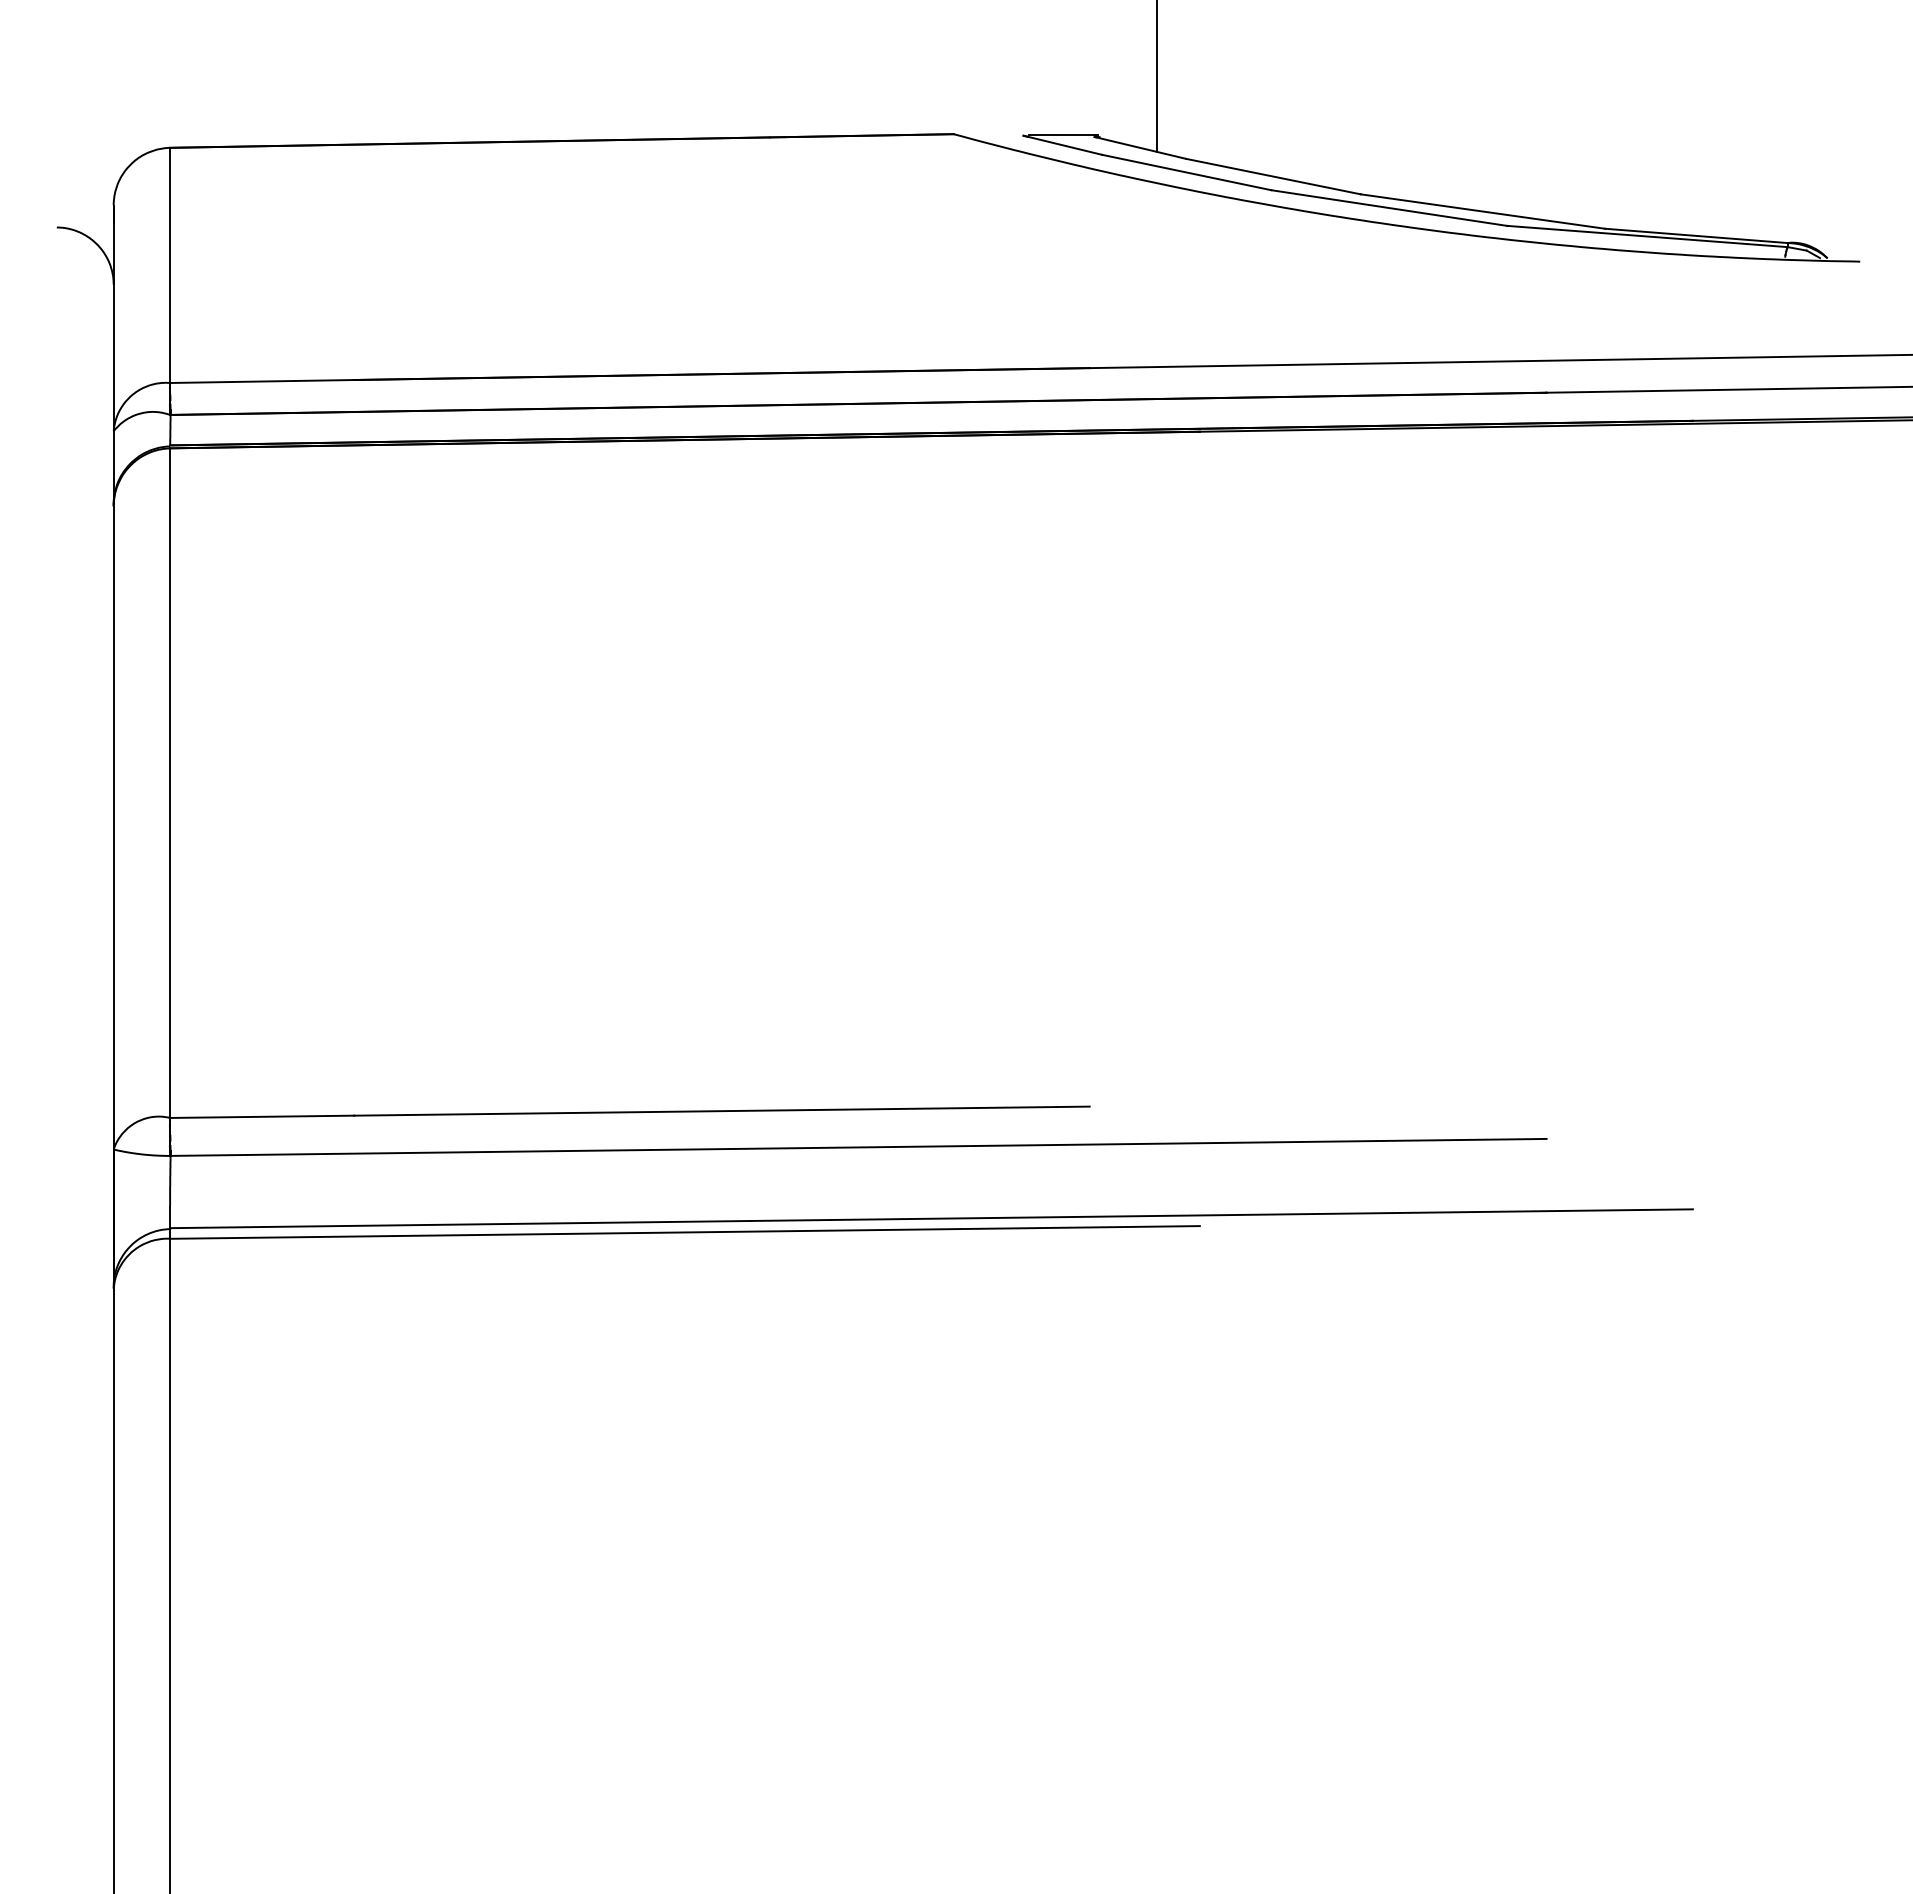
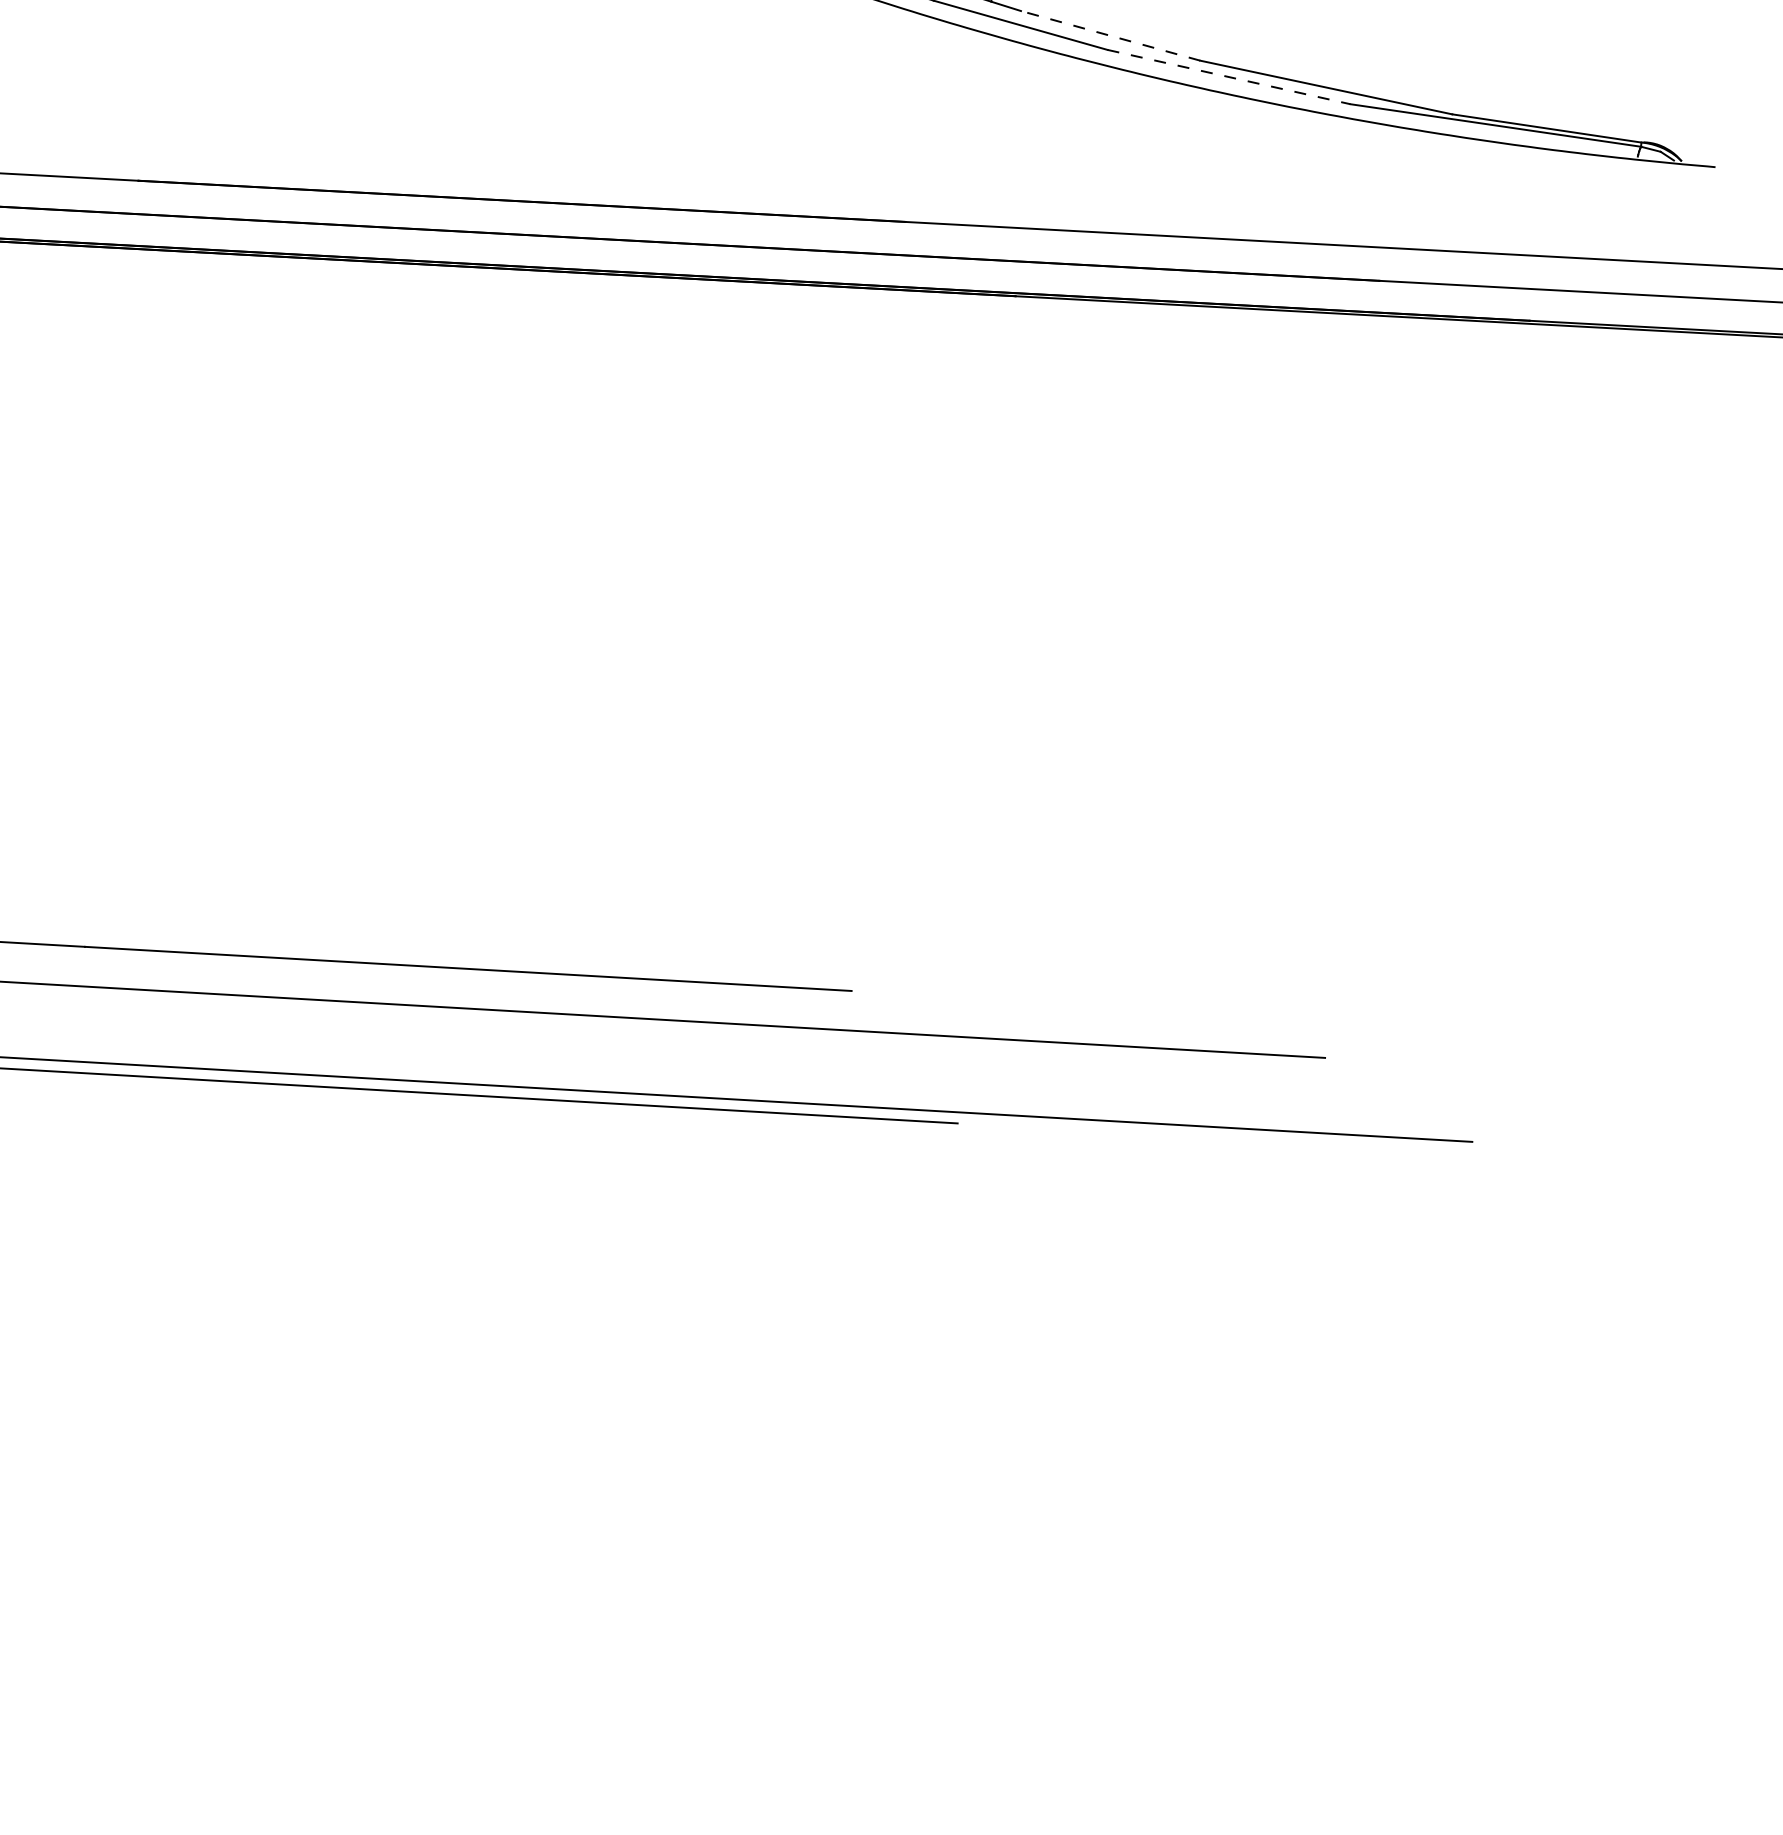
line: (1272, 176) -> (1109, 35), solid -> dashed
line: (1389, 208) -> (1229, 77), solid -> dashed

